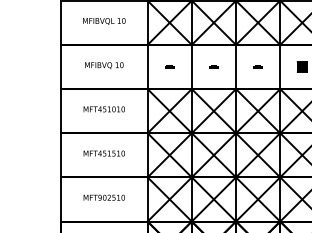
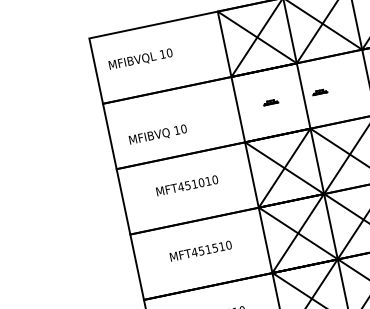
text: (104, 21) -> (141, 59), moved
text: (104, 65) -> (158, 134), moved
part: (213, 66) -> (319, 91), moved

